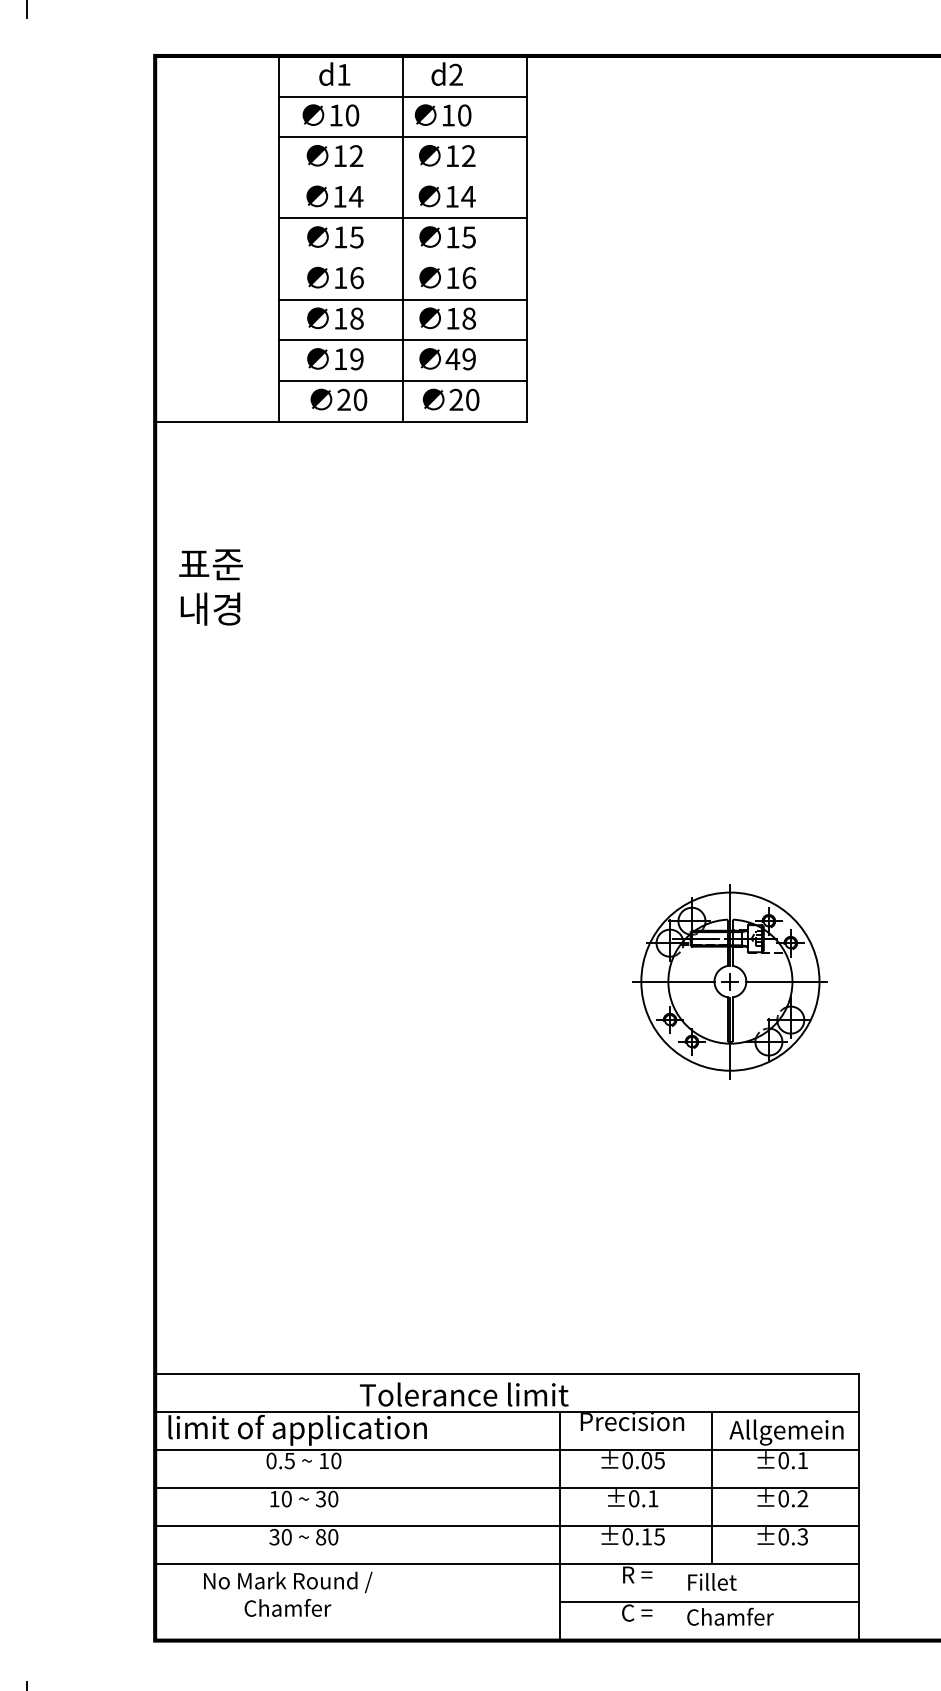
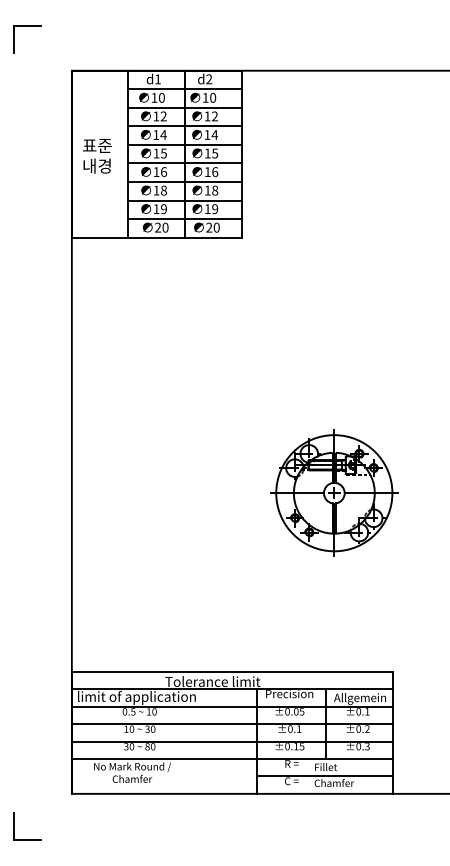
line: (401, 178) -> (184, 126), added
line: (401, 259) -> (184, 163), added
text: (452, 357) -> (207, 208), 49 -> 19
text: (211, 587) -> (97, 156), moved
part: (730, 980) -> (334, 492), size x1.43

